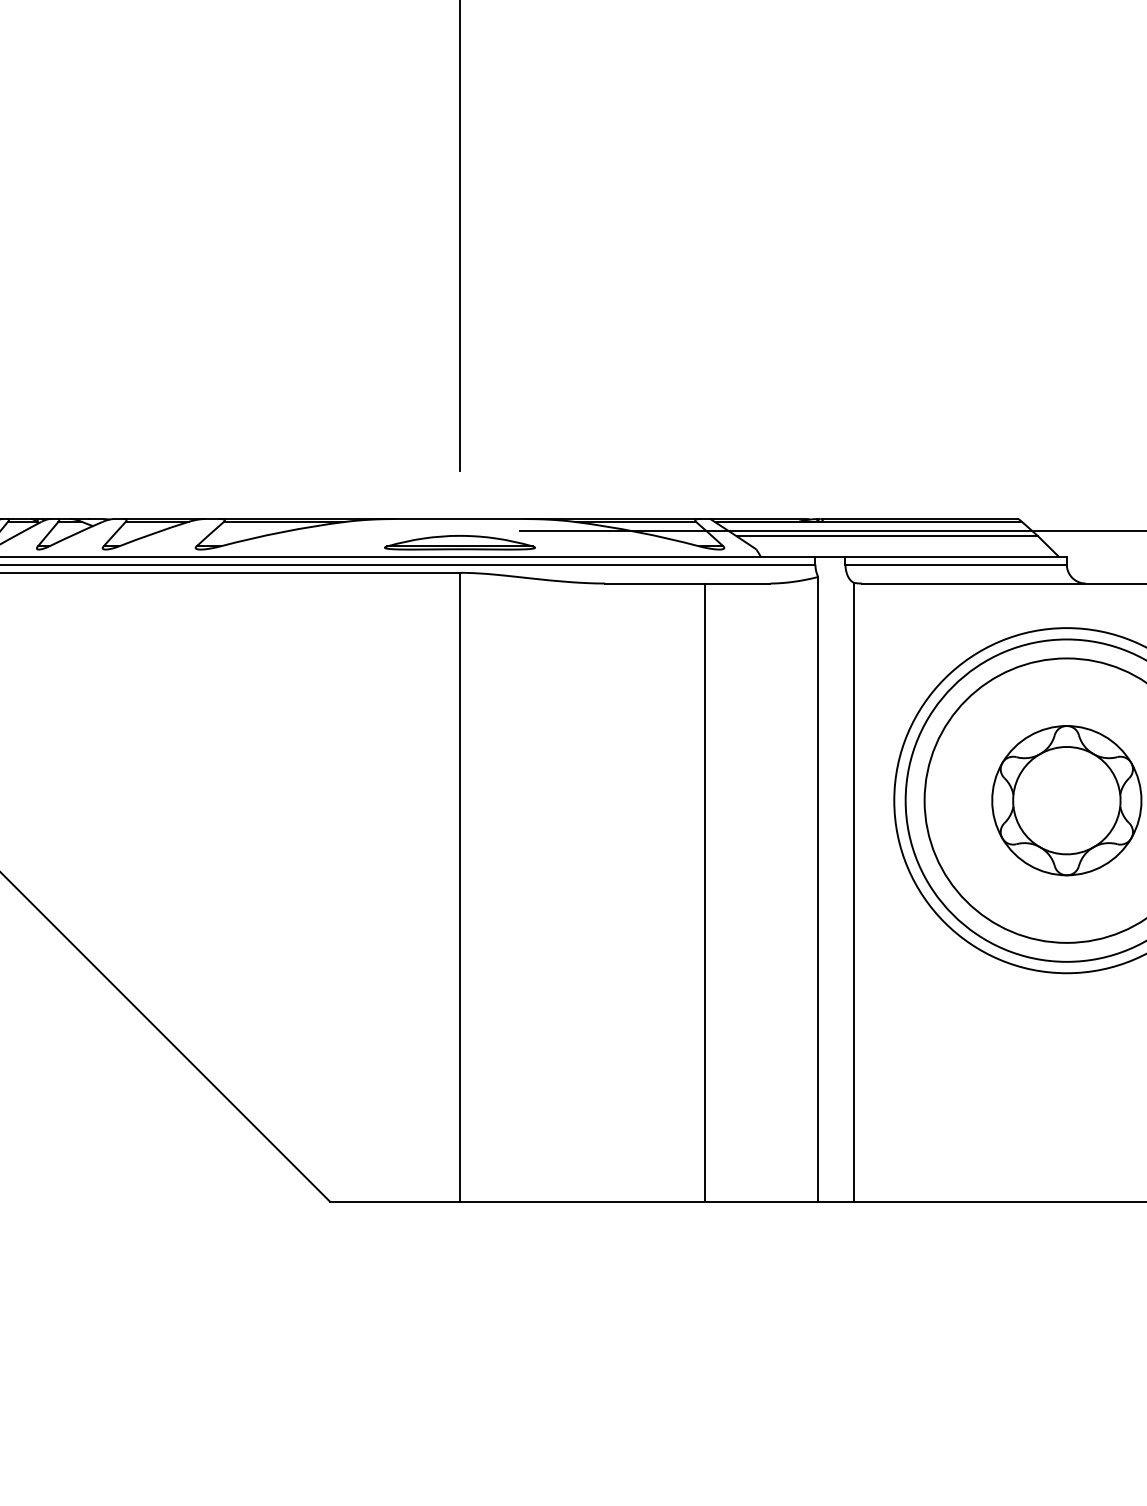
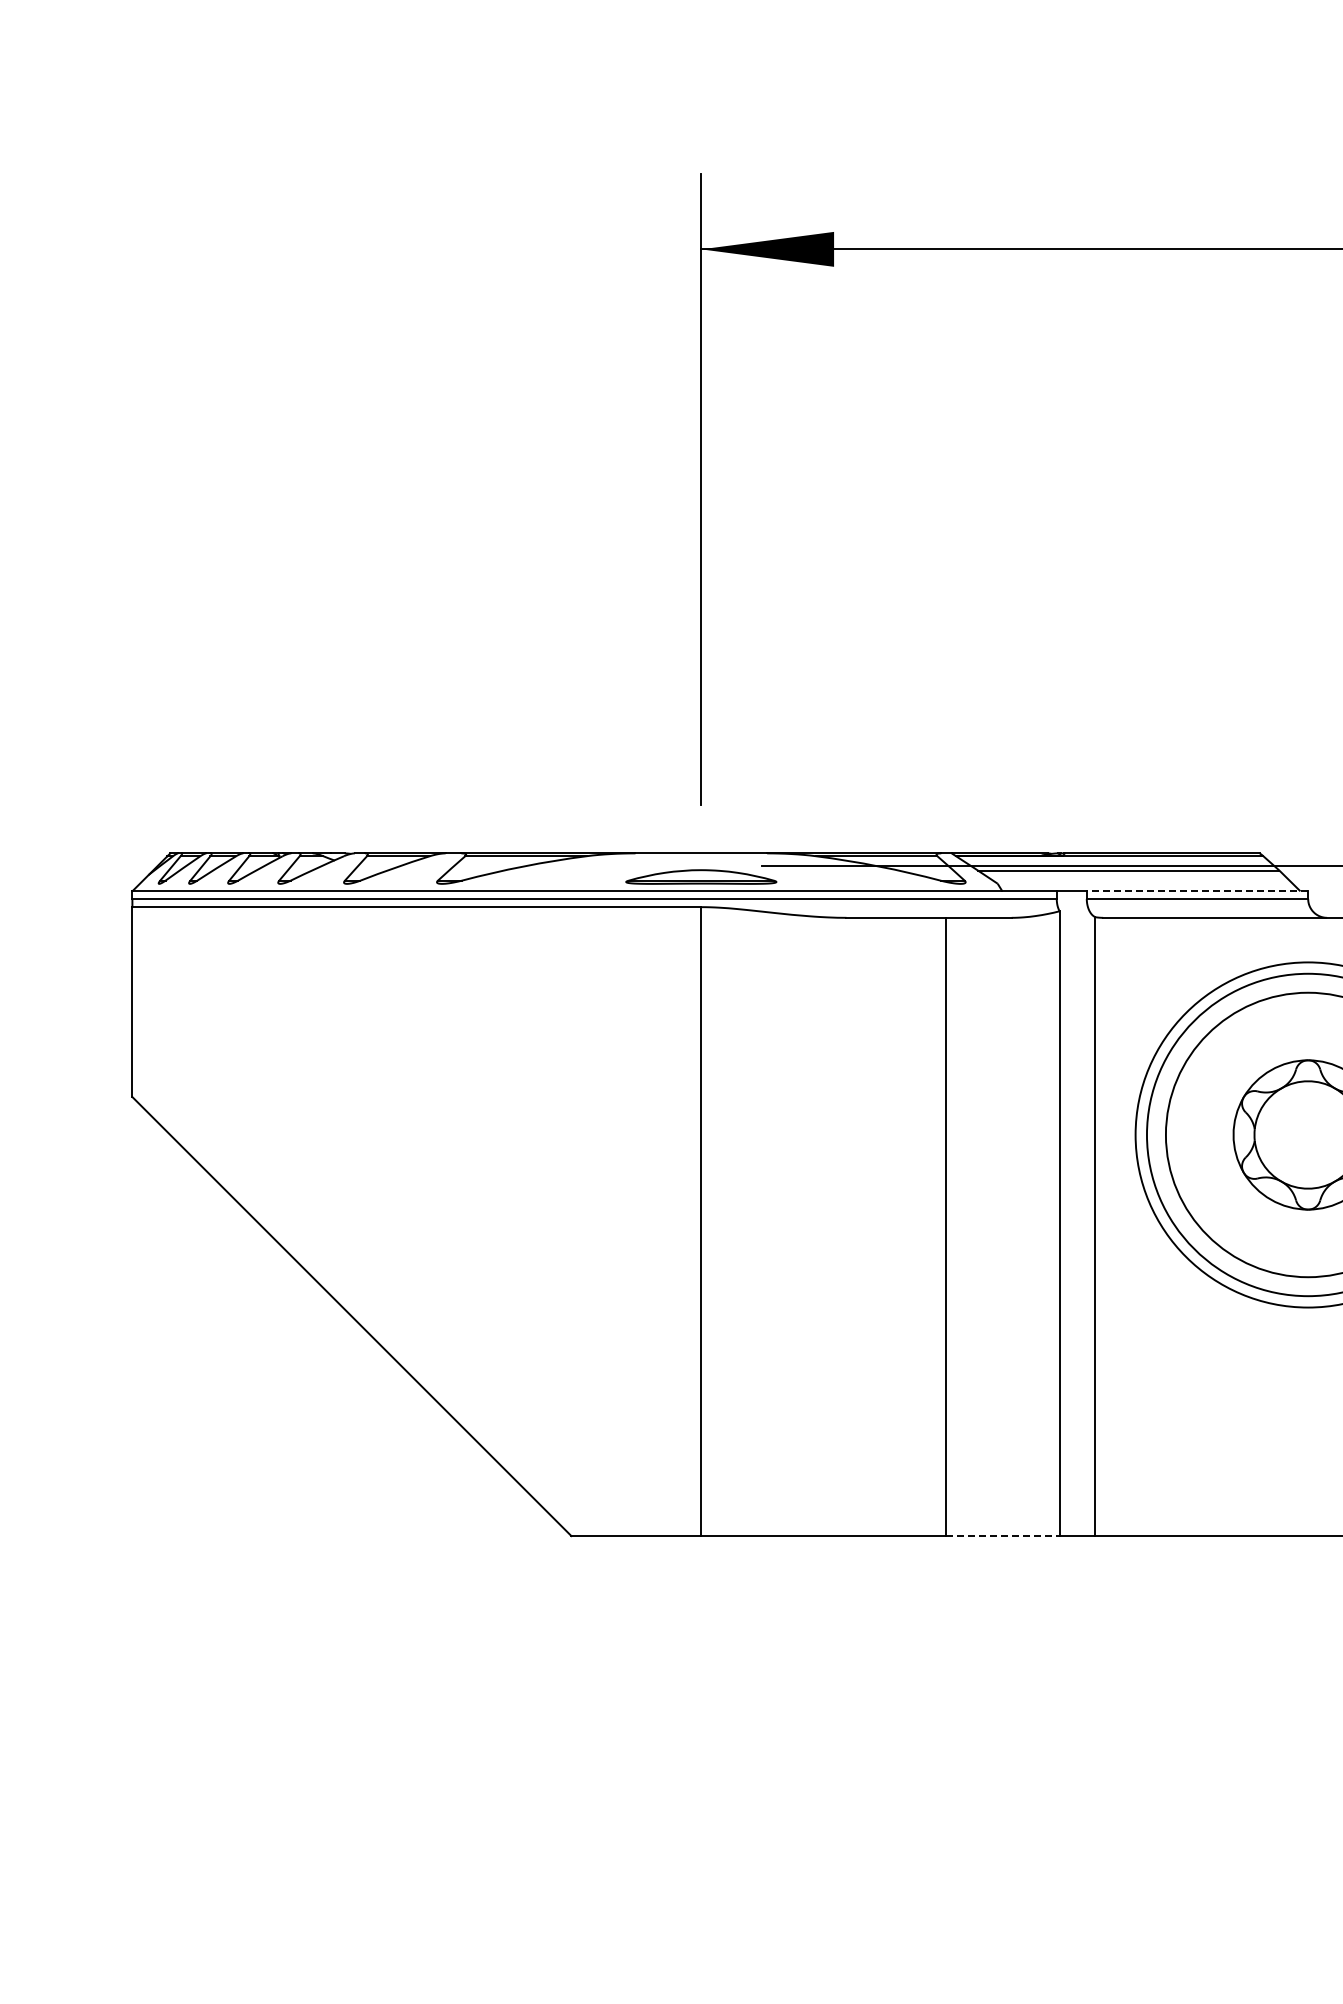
line: (956, 557) -> (1197, 891), solid -> dashed
line: (761, 1202) -> (1002, 1536), solid -> dashed

